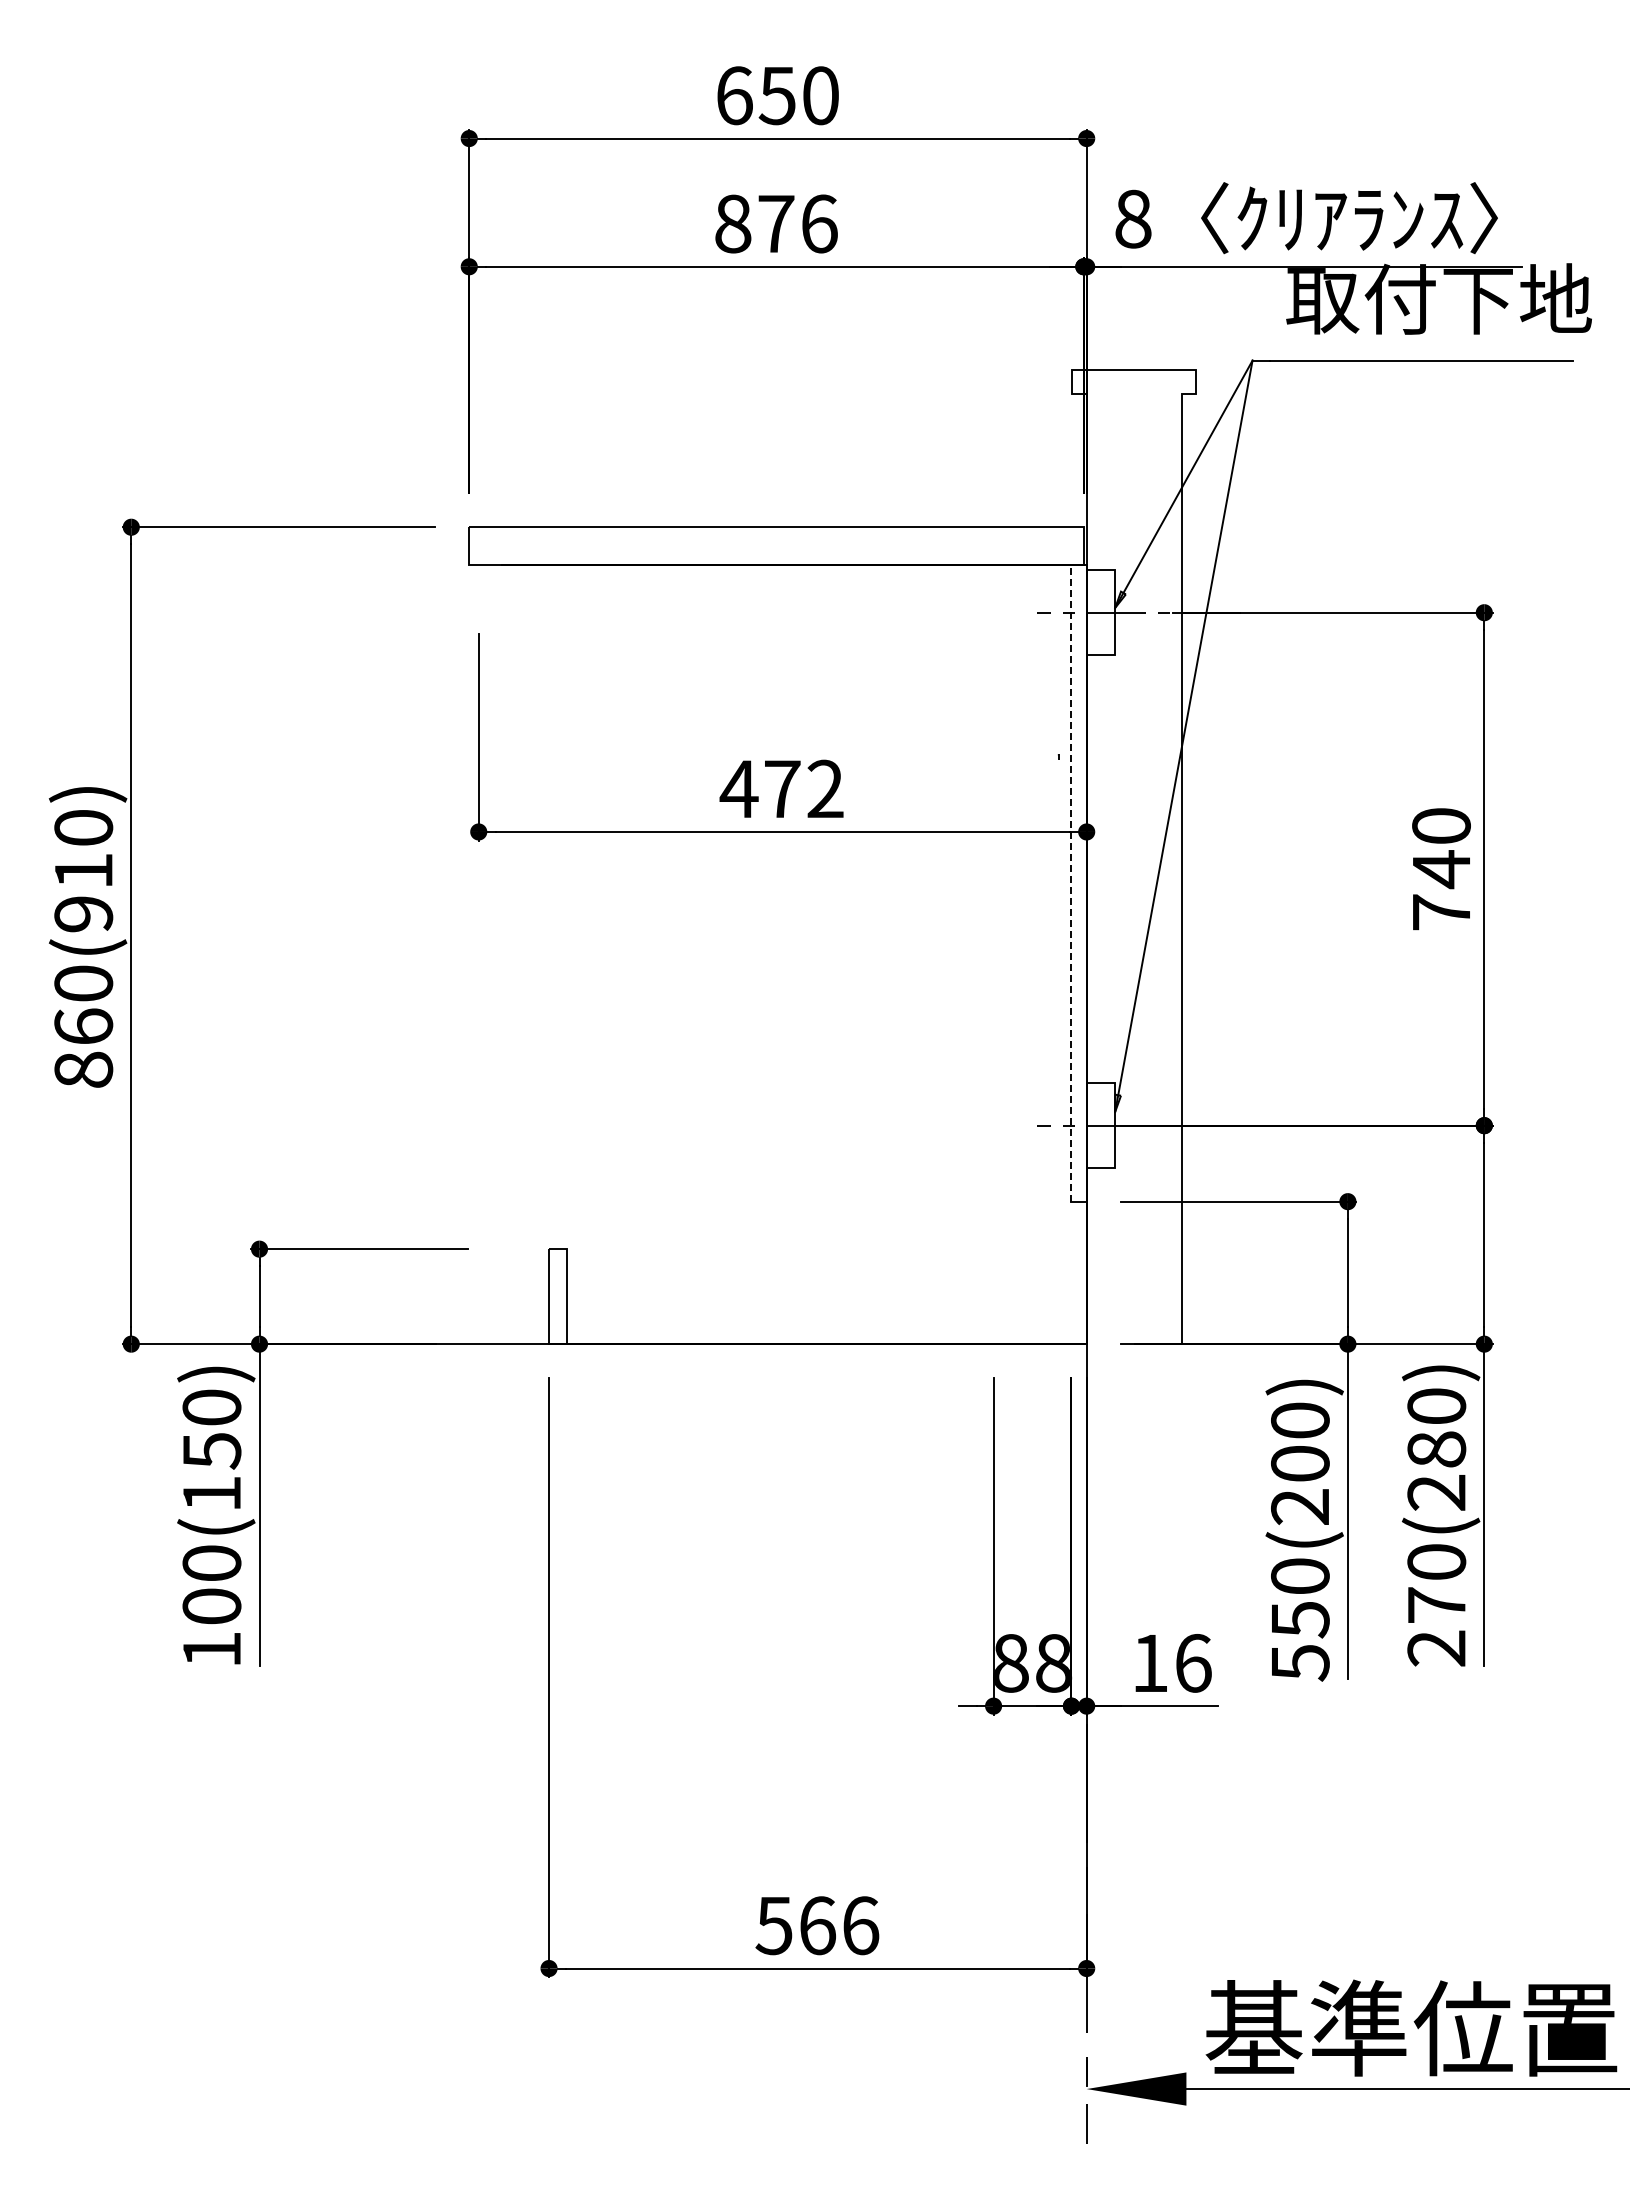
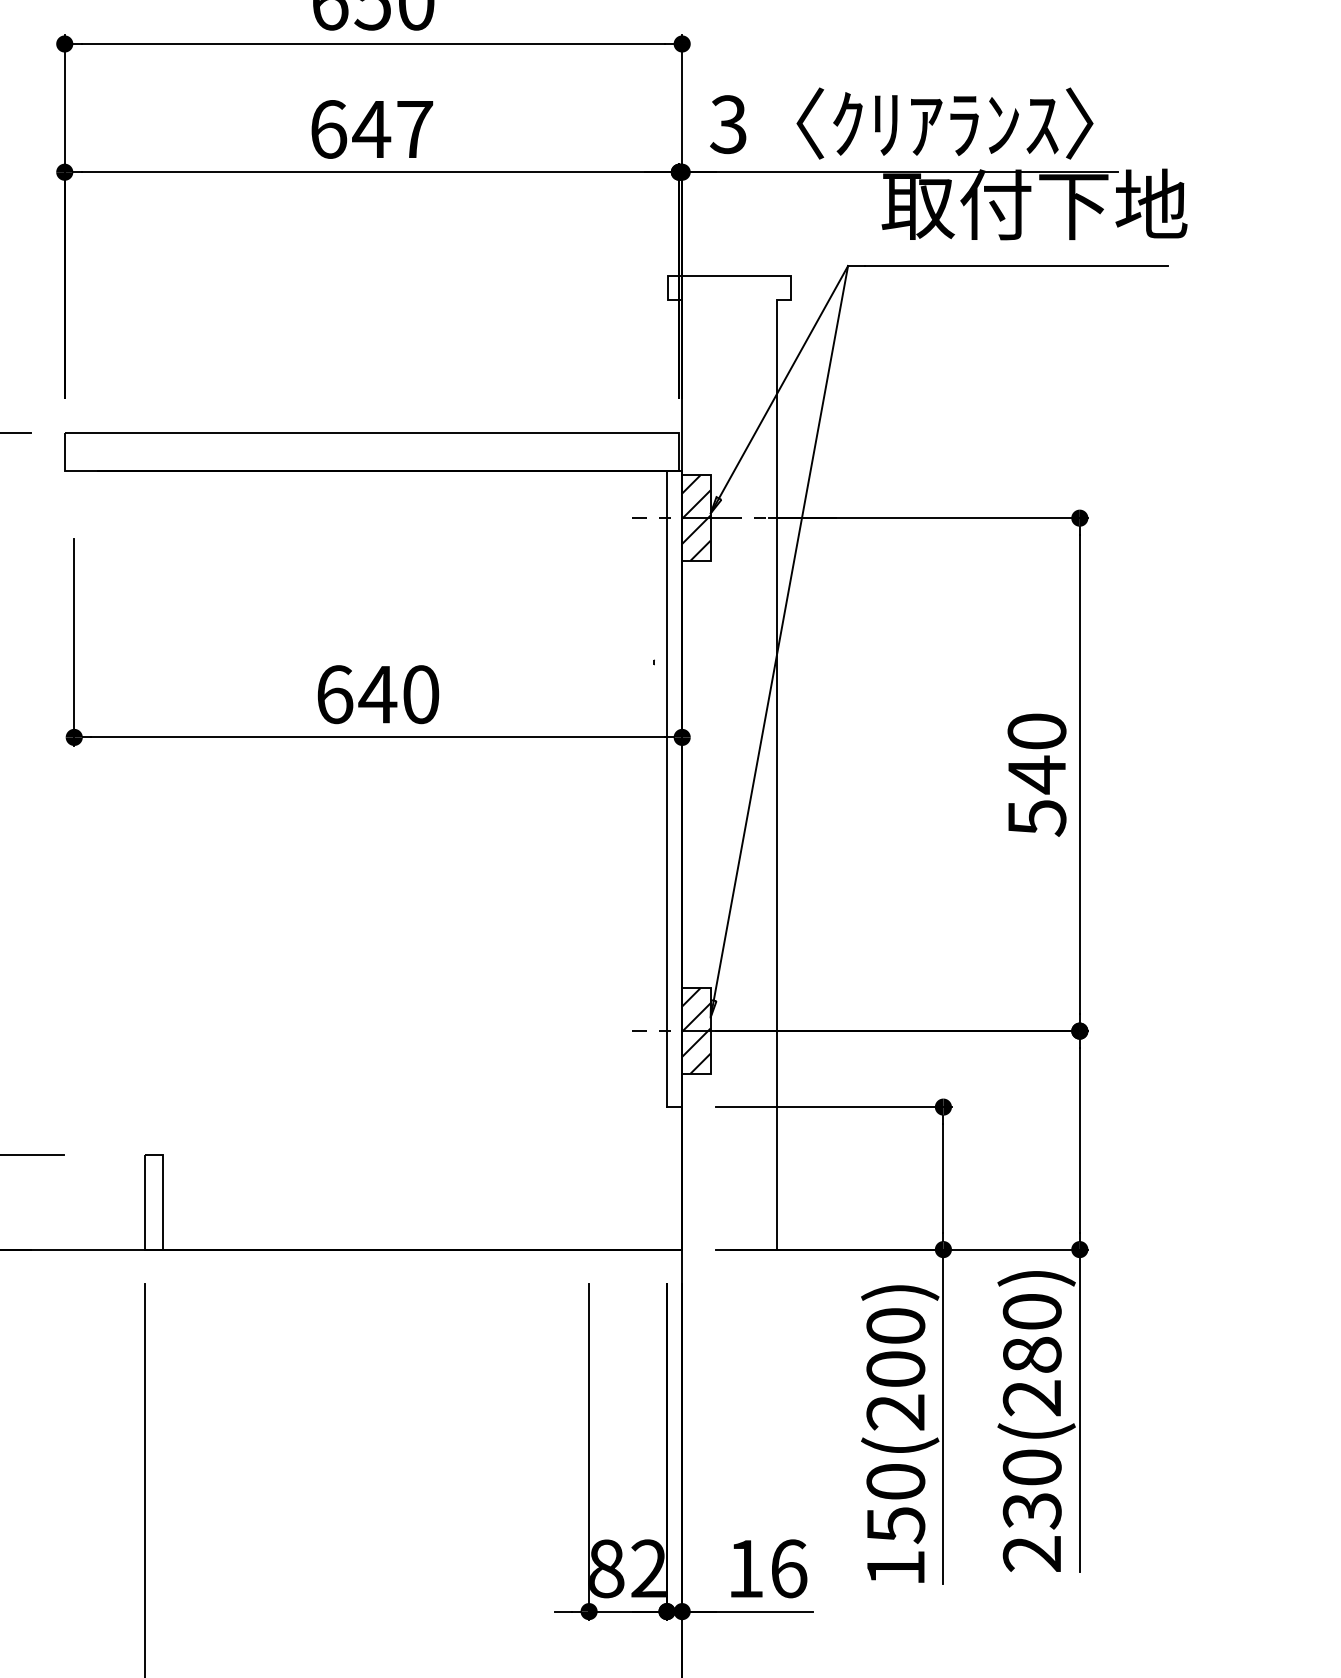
text: (1132, 218) -> (728, 123), 8 -> 3
text: (776, 223) -> (372, 128), 876 -> 647
hatch: (1100, 612) -> (696, 517), added
text: (781, 788) -> (377, 693), 472 -> 640
line: (1071, 882) -> (667, 787), dashed -> solid
text: (1441, 912) -> (1037, 817), 740 -> 540
hatch: (1100, 1125) -> (696, 1030), added
text: (1436, 1605) -> (1032, 1510), 270(280) -> 230(280)
text: (1053, 1663) -> (649, 1568), 88 -> 82
text: (1300, 1663) -> (896, 1568), 550(200) -> 150(200)

